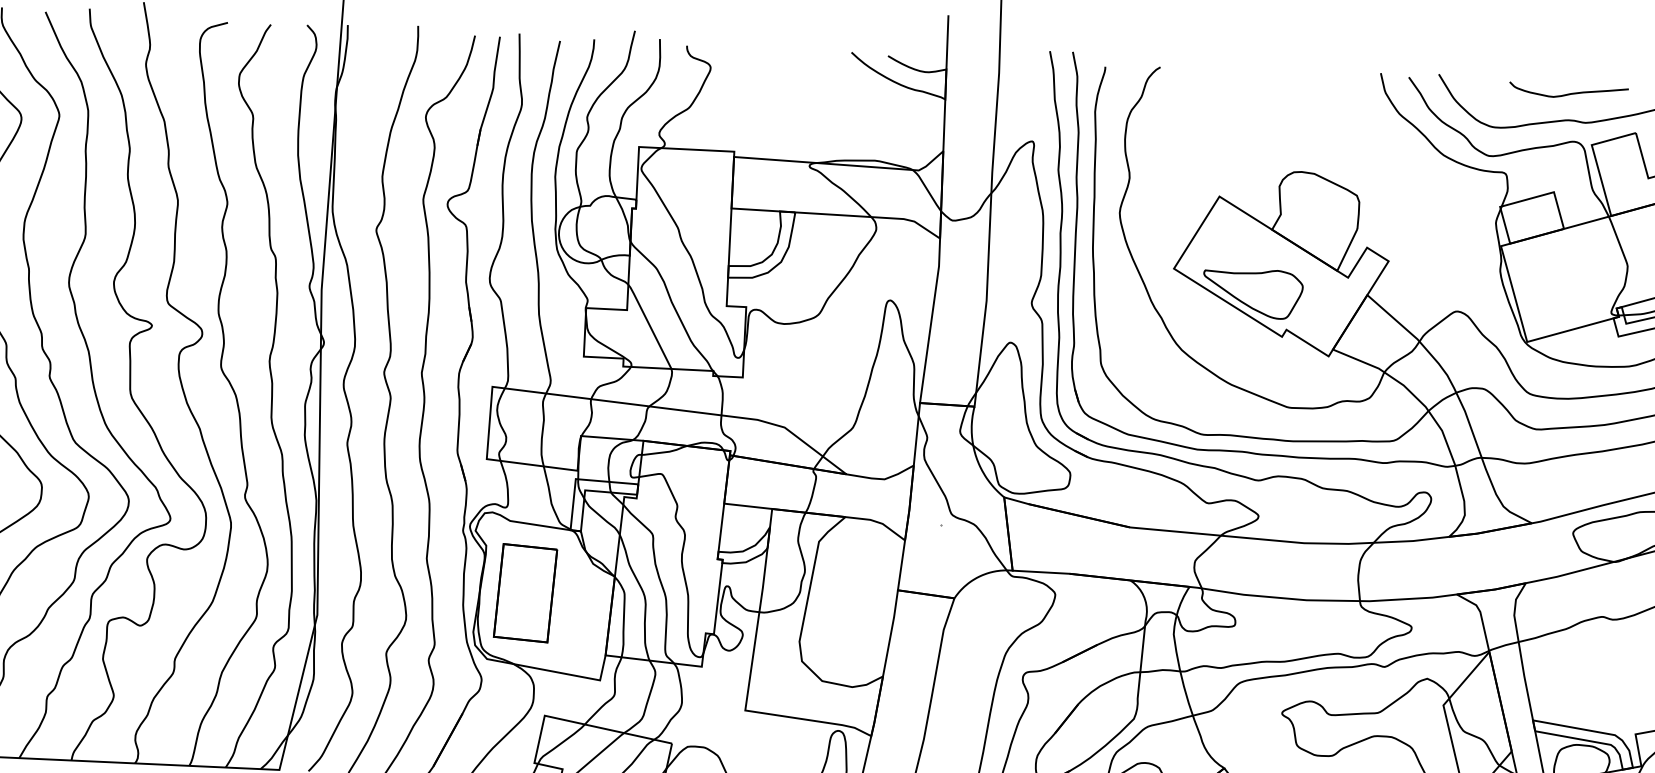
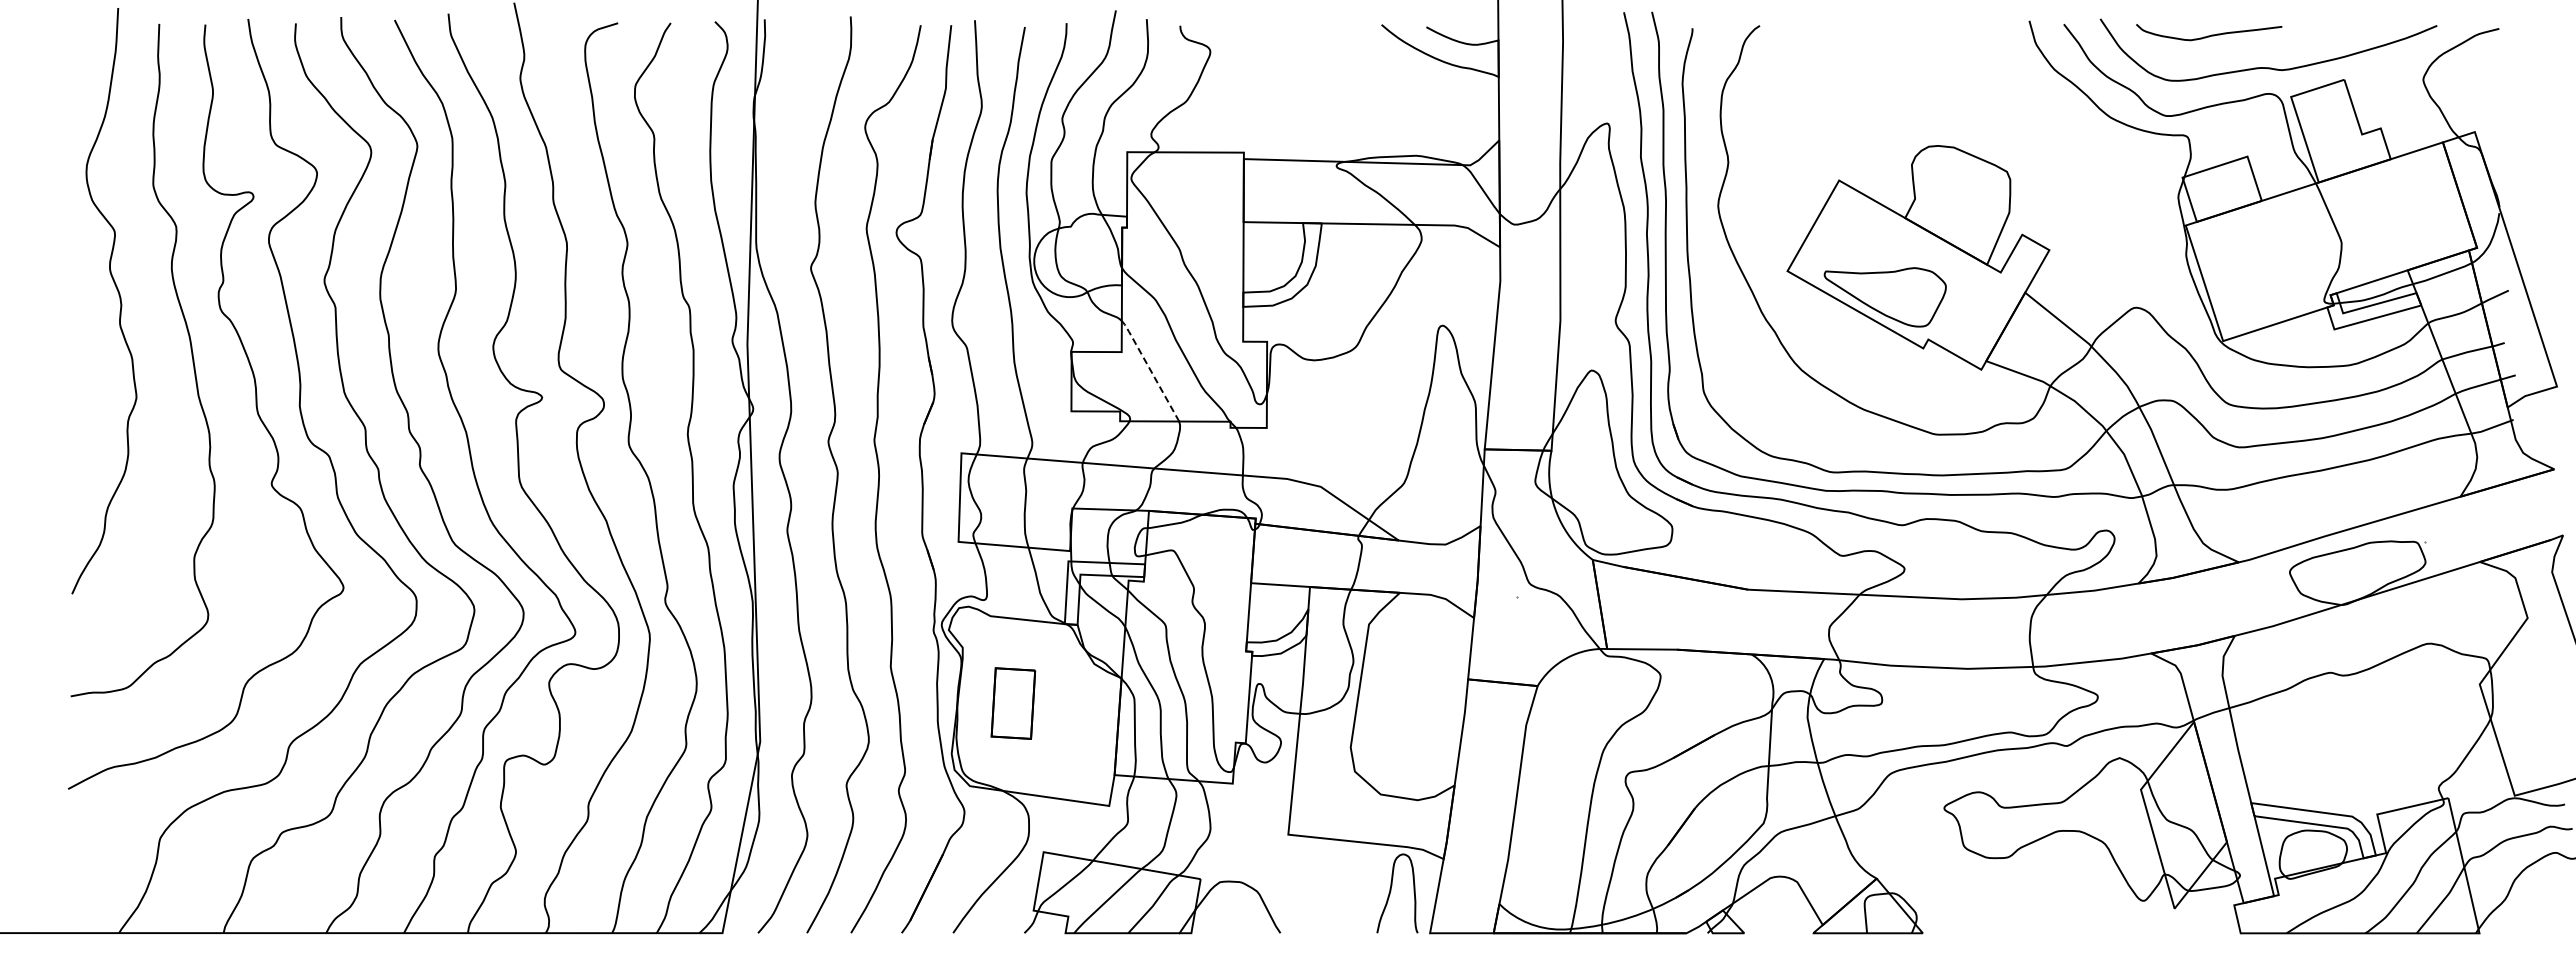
curve: (1570, 92) -> (2211, 34), moved
line: (649, 325) -> (1149, 369), solid -> dashed
part: (525, 593) -> (1013, 703), size x0.6

